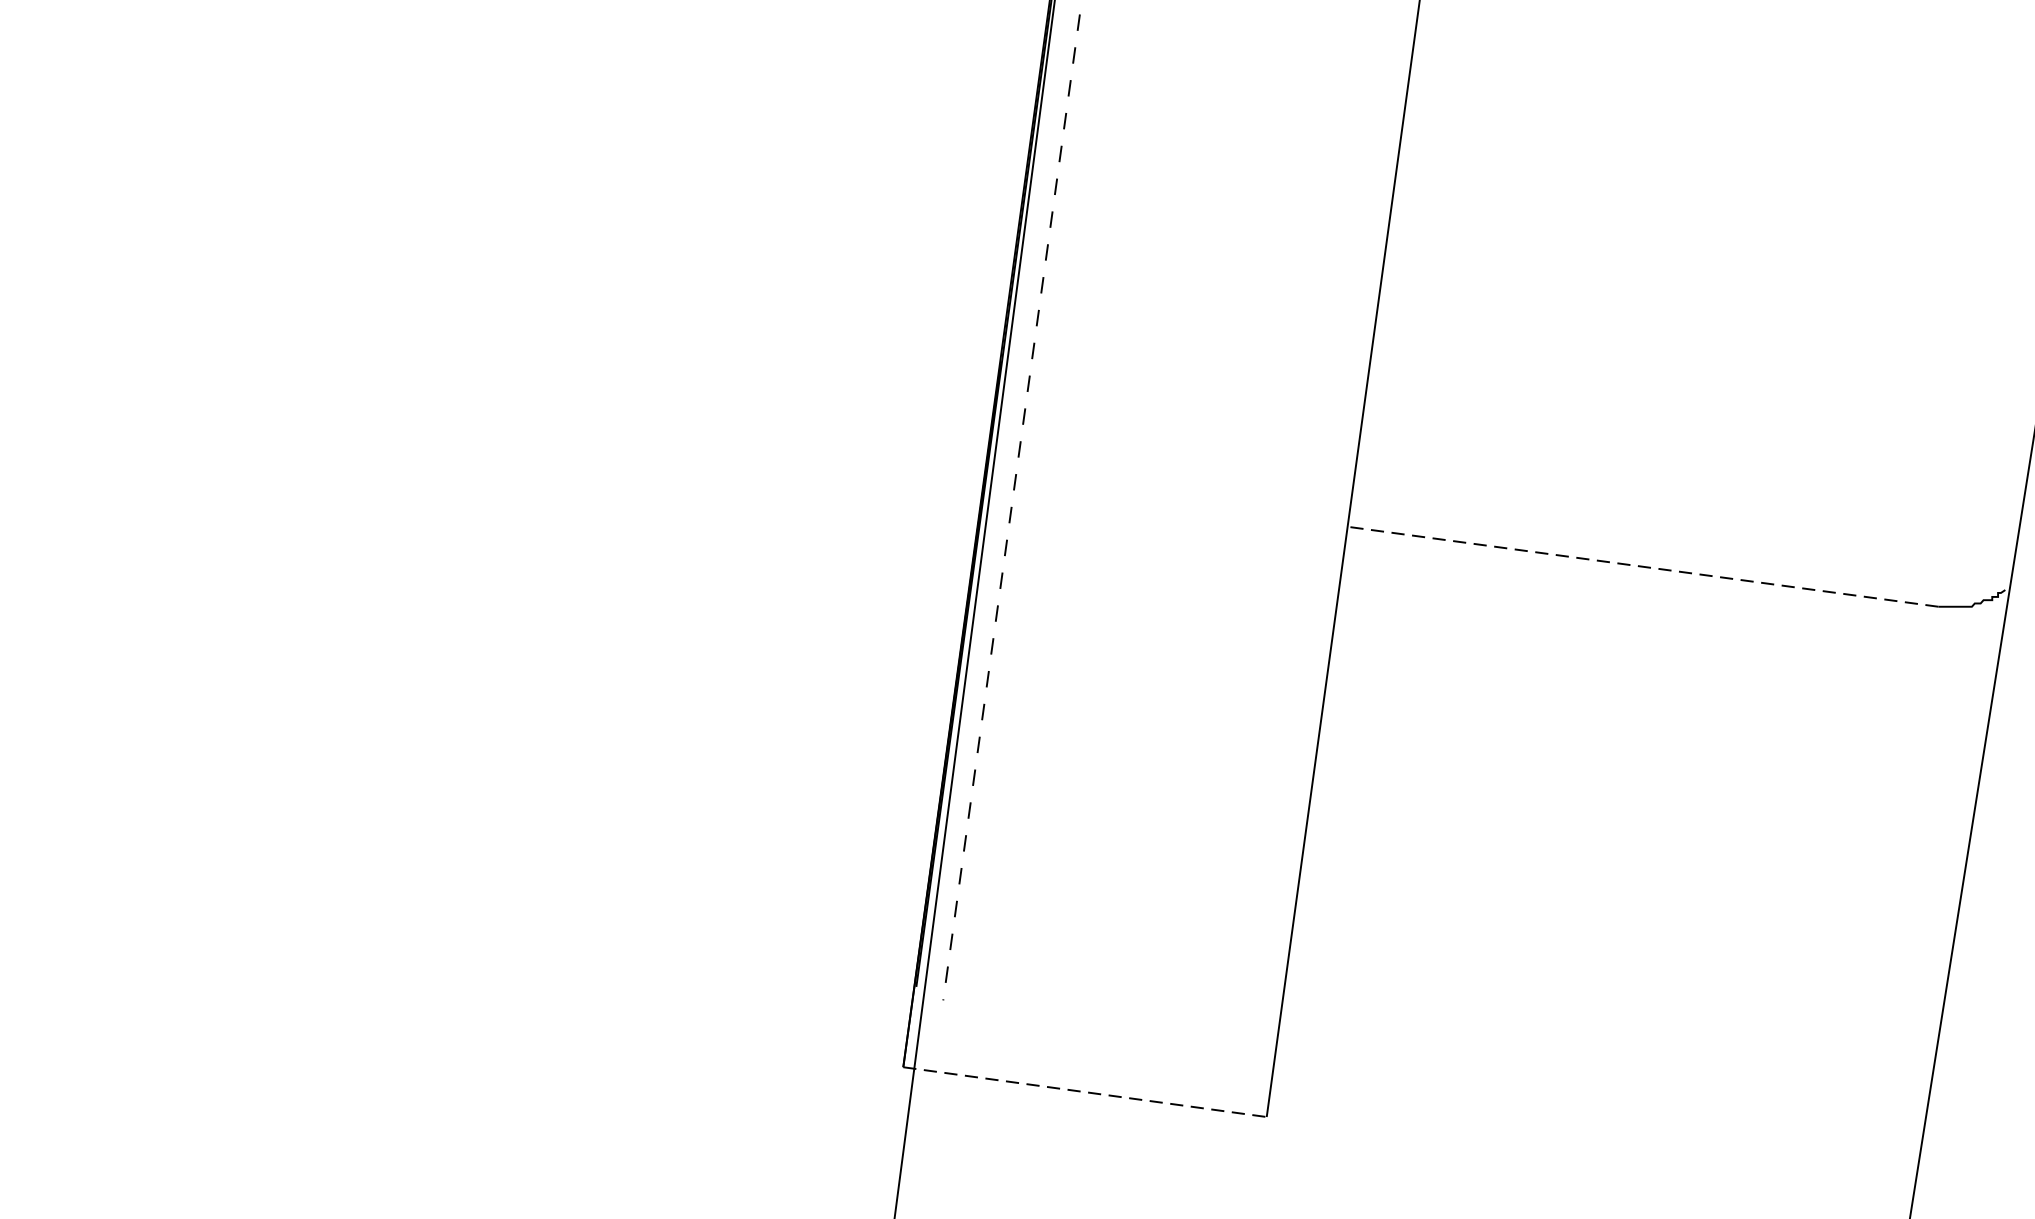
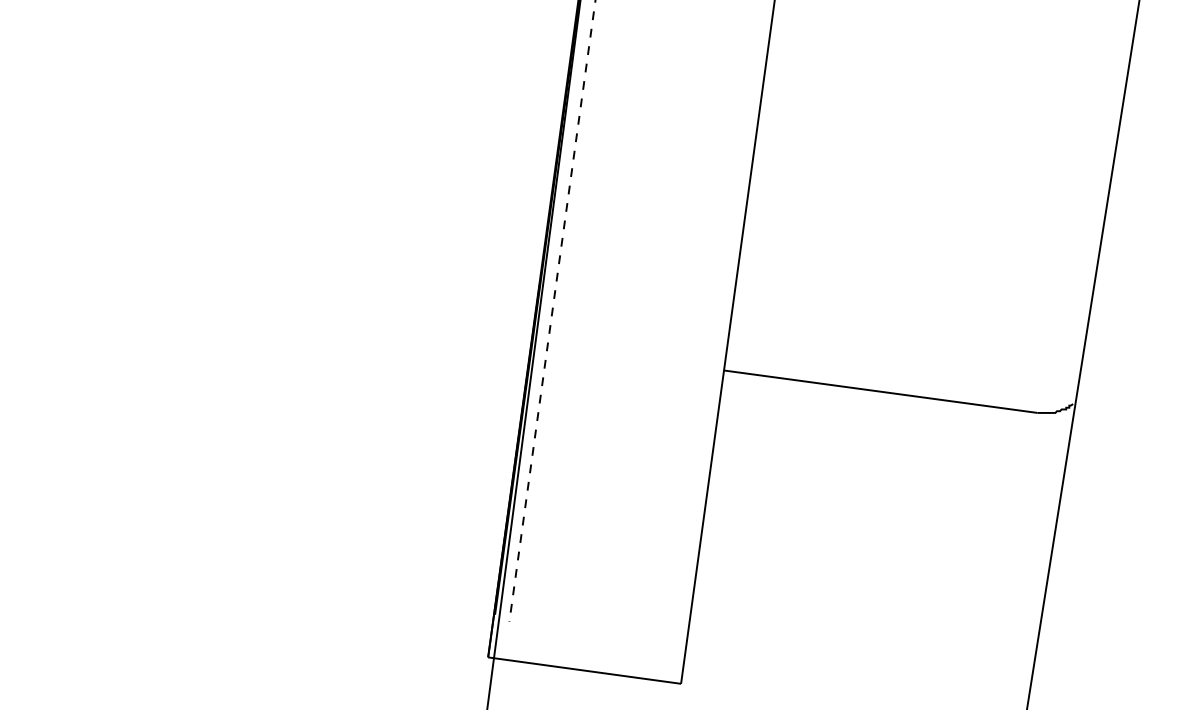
line: (1642, 566) -> (880, 391), dashed -> solid
line: (1086, 1091) -> (585, 670), dashed -> solid

